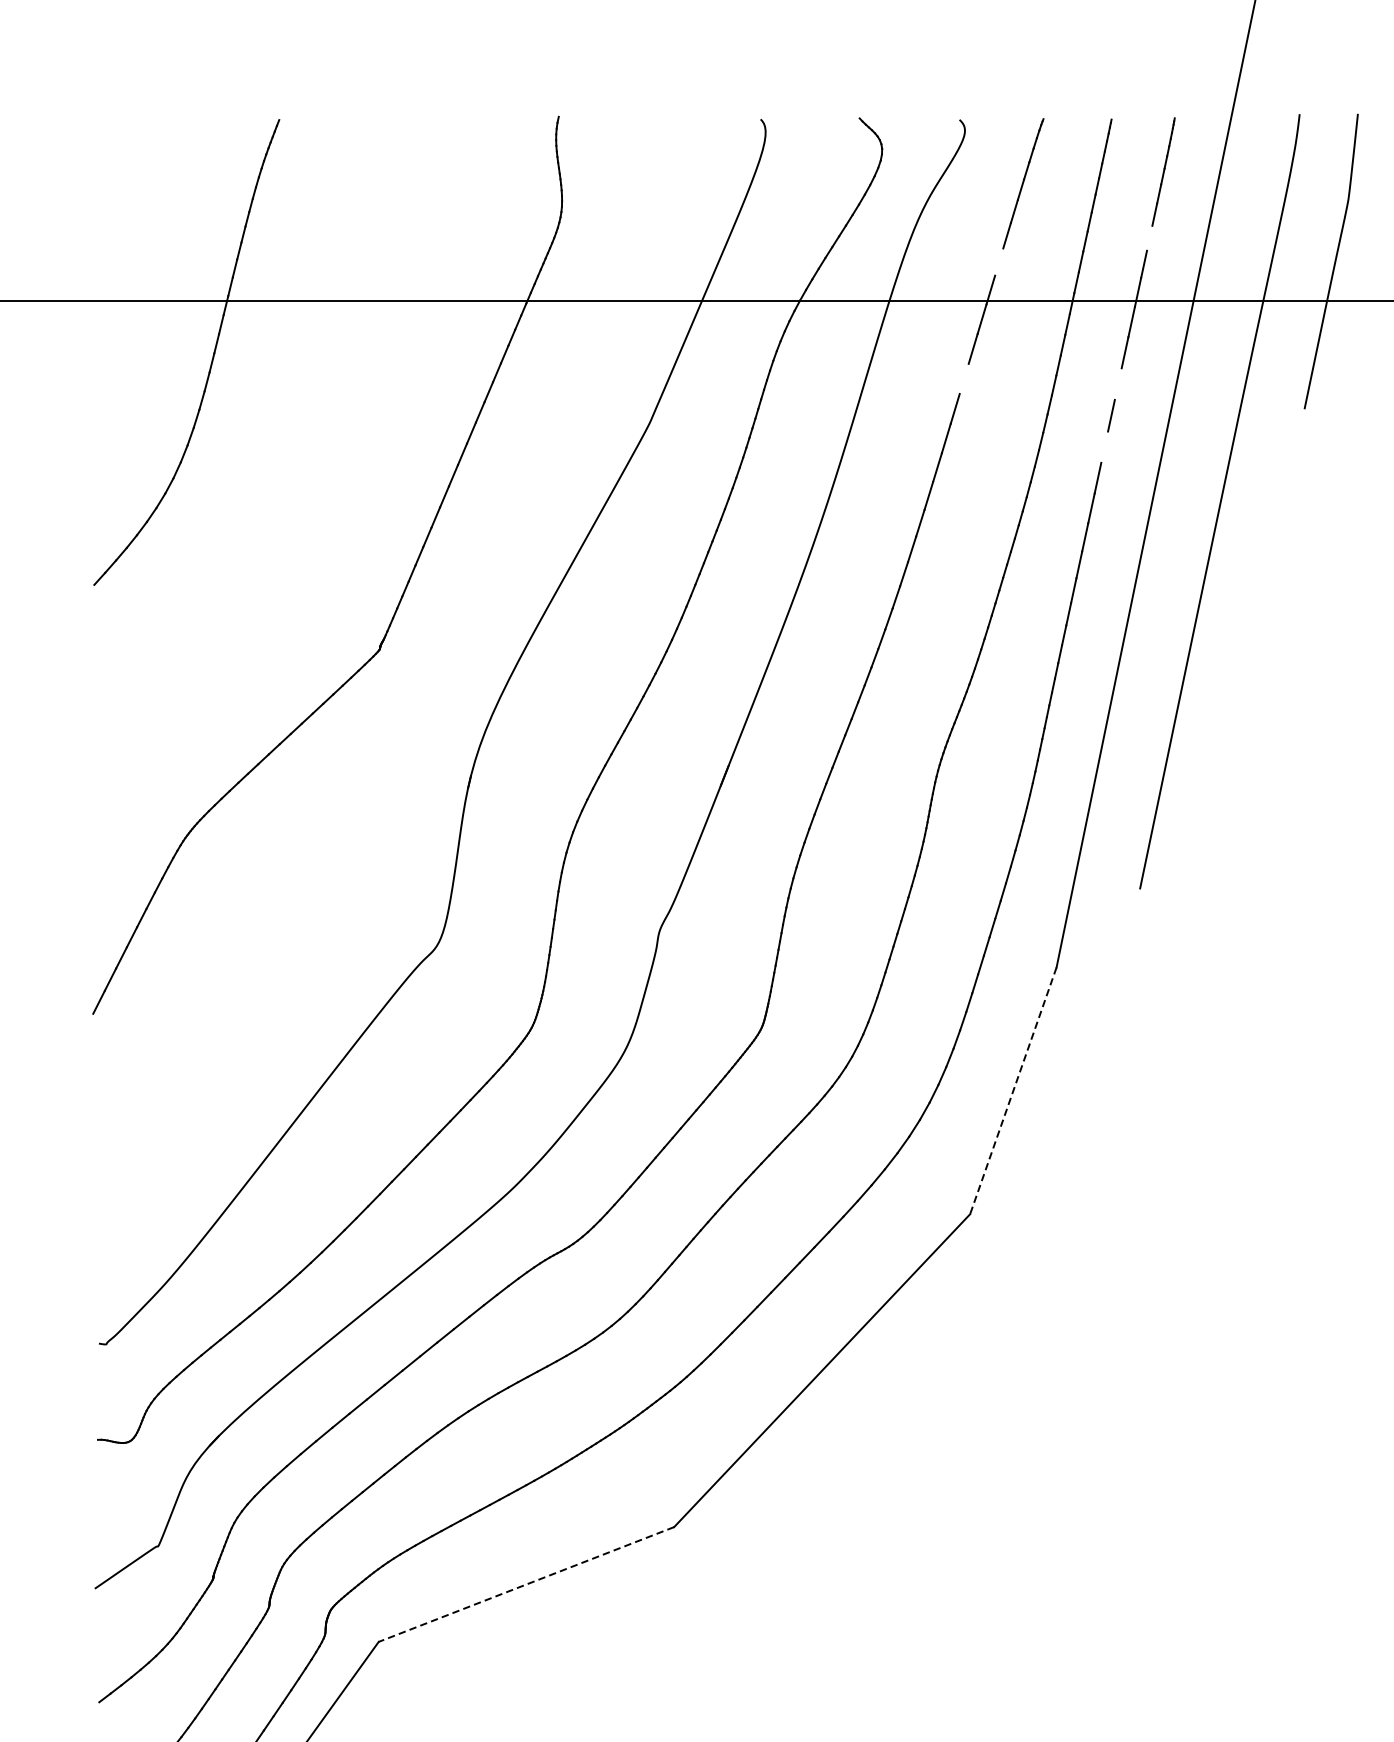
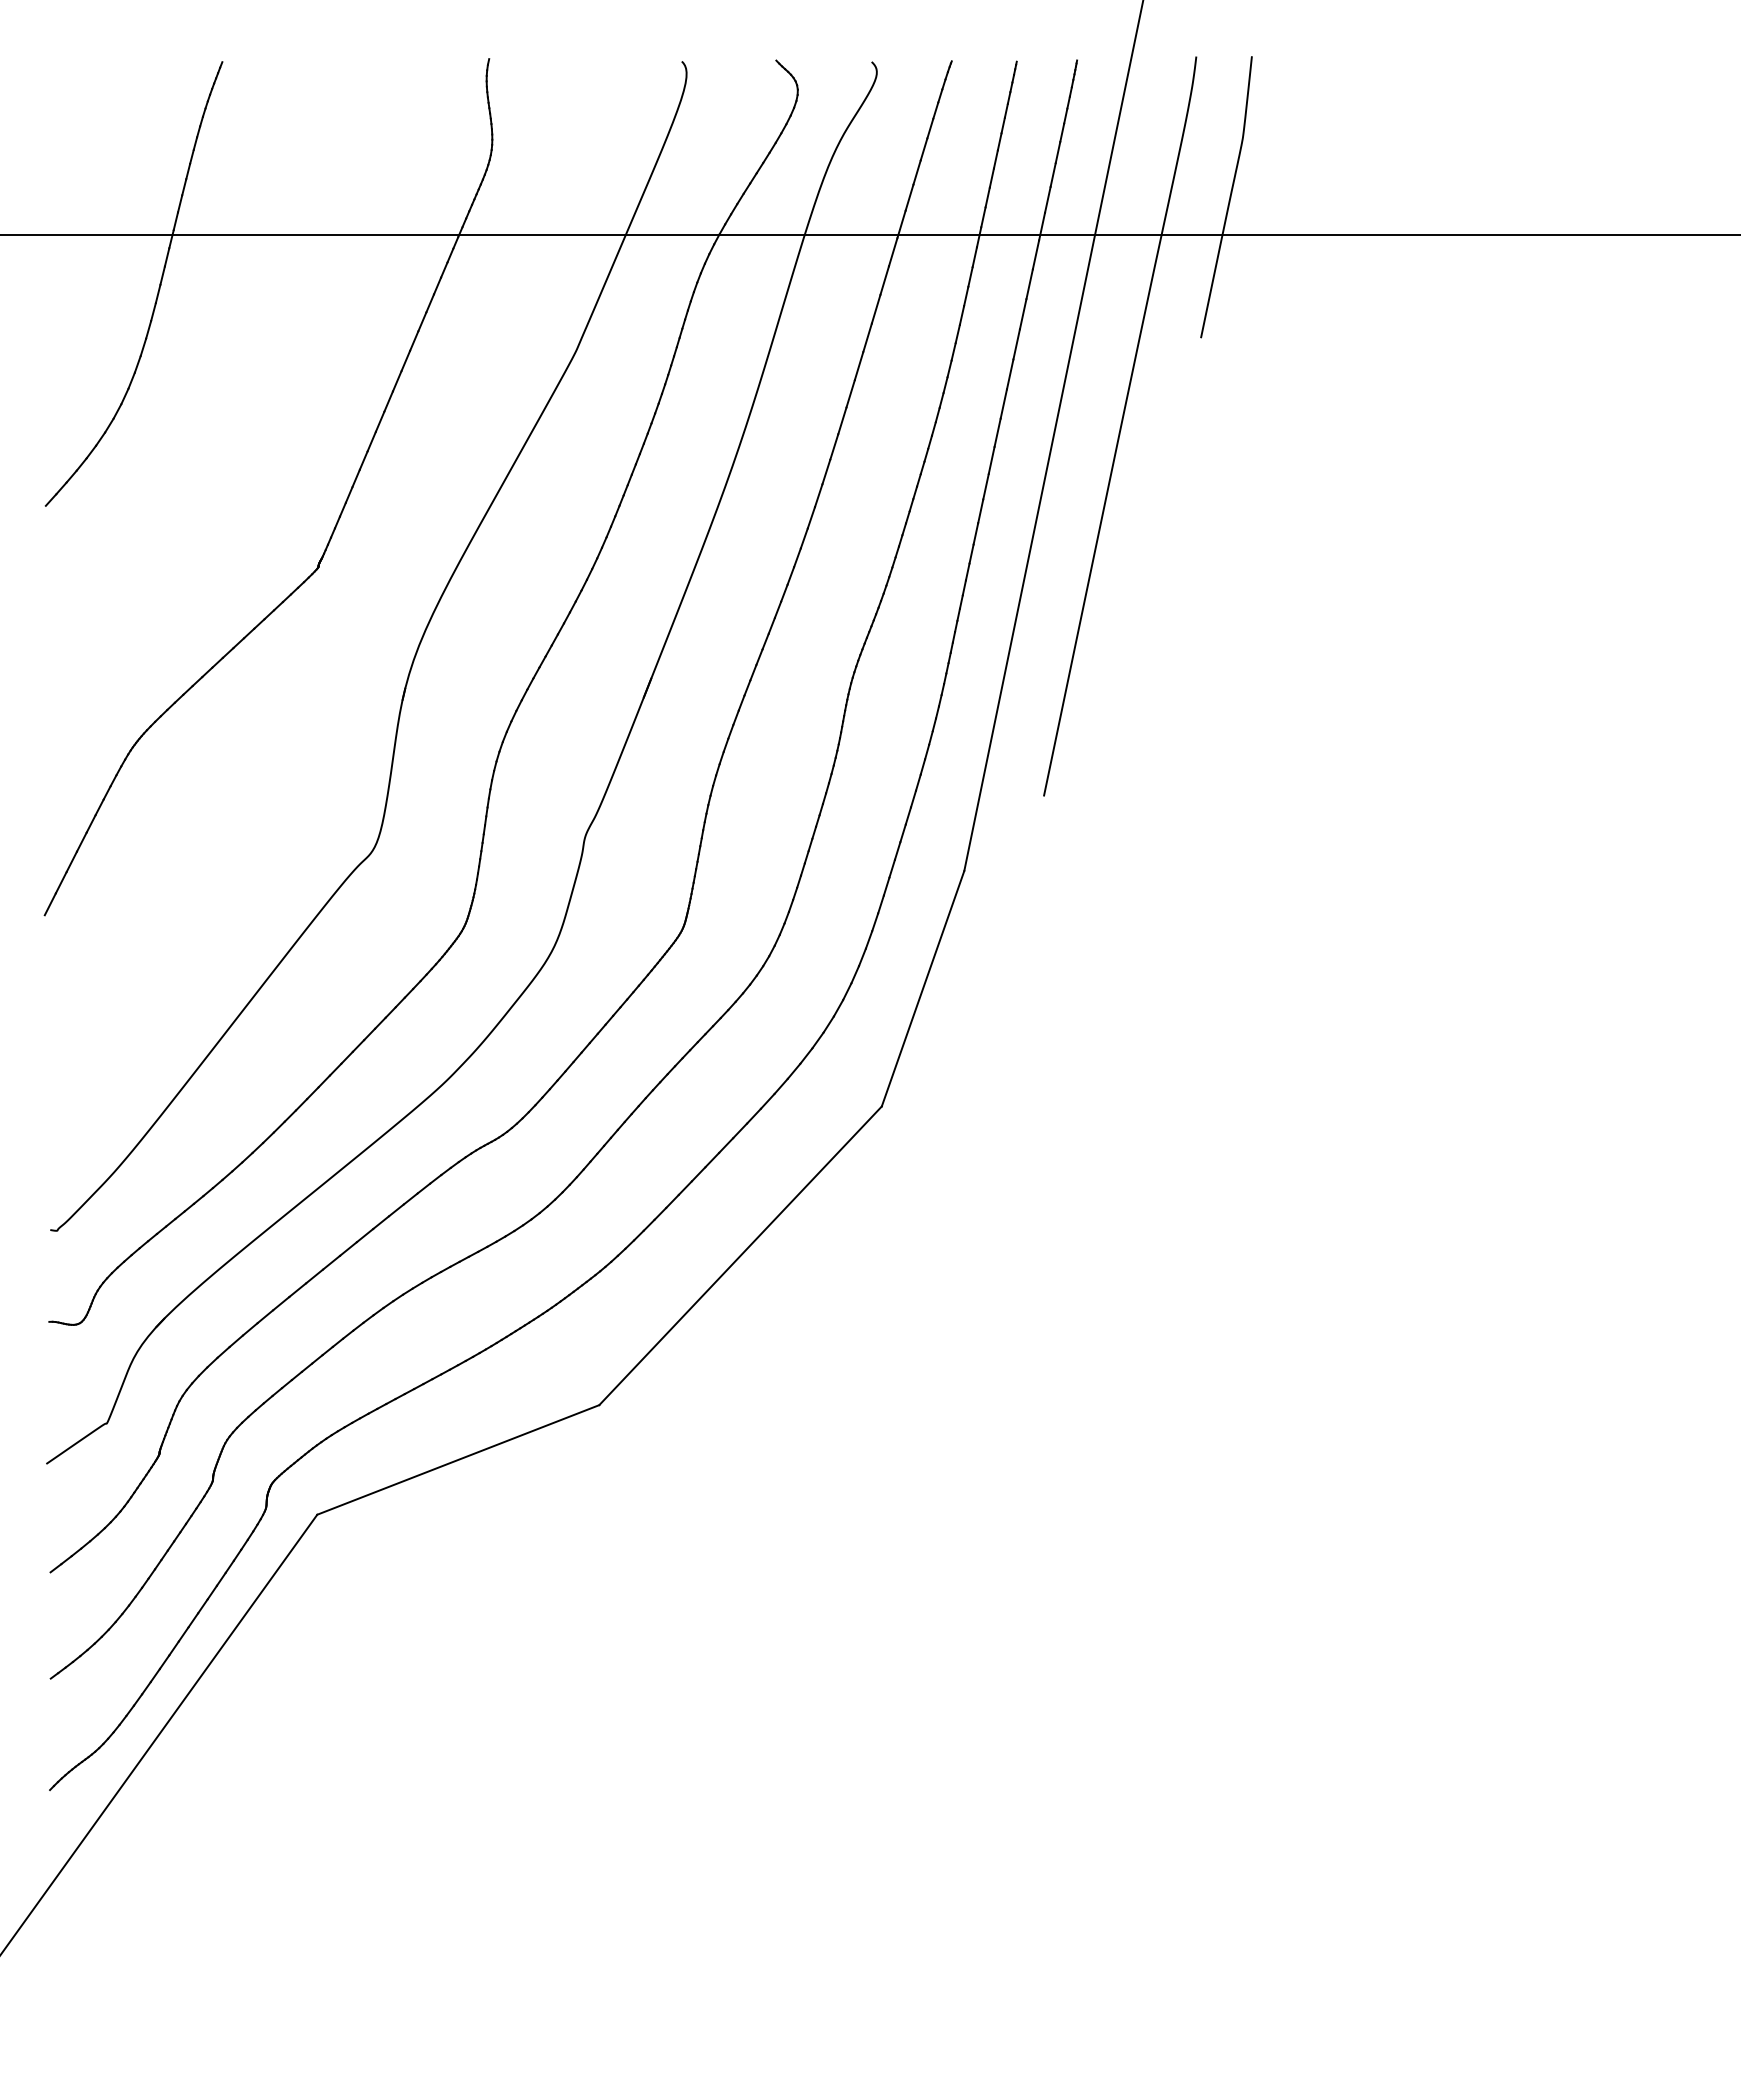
line: (1148, 237) -> (1052, 174), added
line: (999, 261) -> (909, 197), added
line: (963, 378) -> (875, 308), added
line: (1117, 384) -> (1022, 314), added
line: (1103, 447) -> (1009, 374), added
line: (1013, 1090) -> (923, 988), dashed -> solid
line: (525, 1585) -> (457, 1460), dashed -> solid

